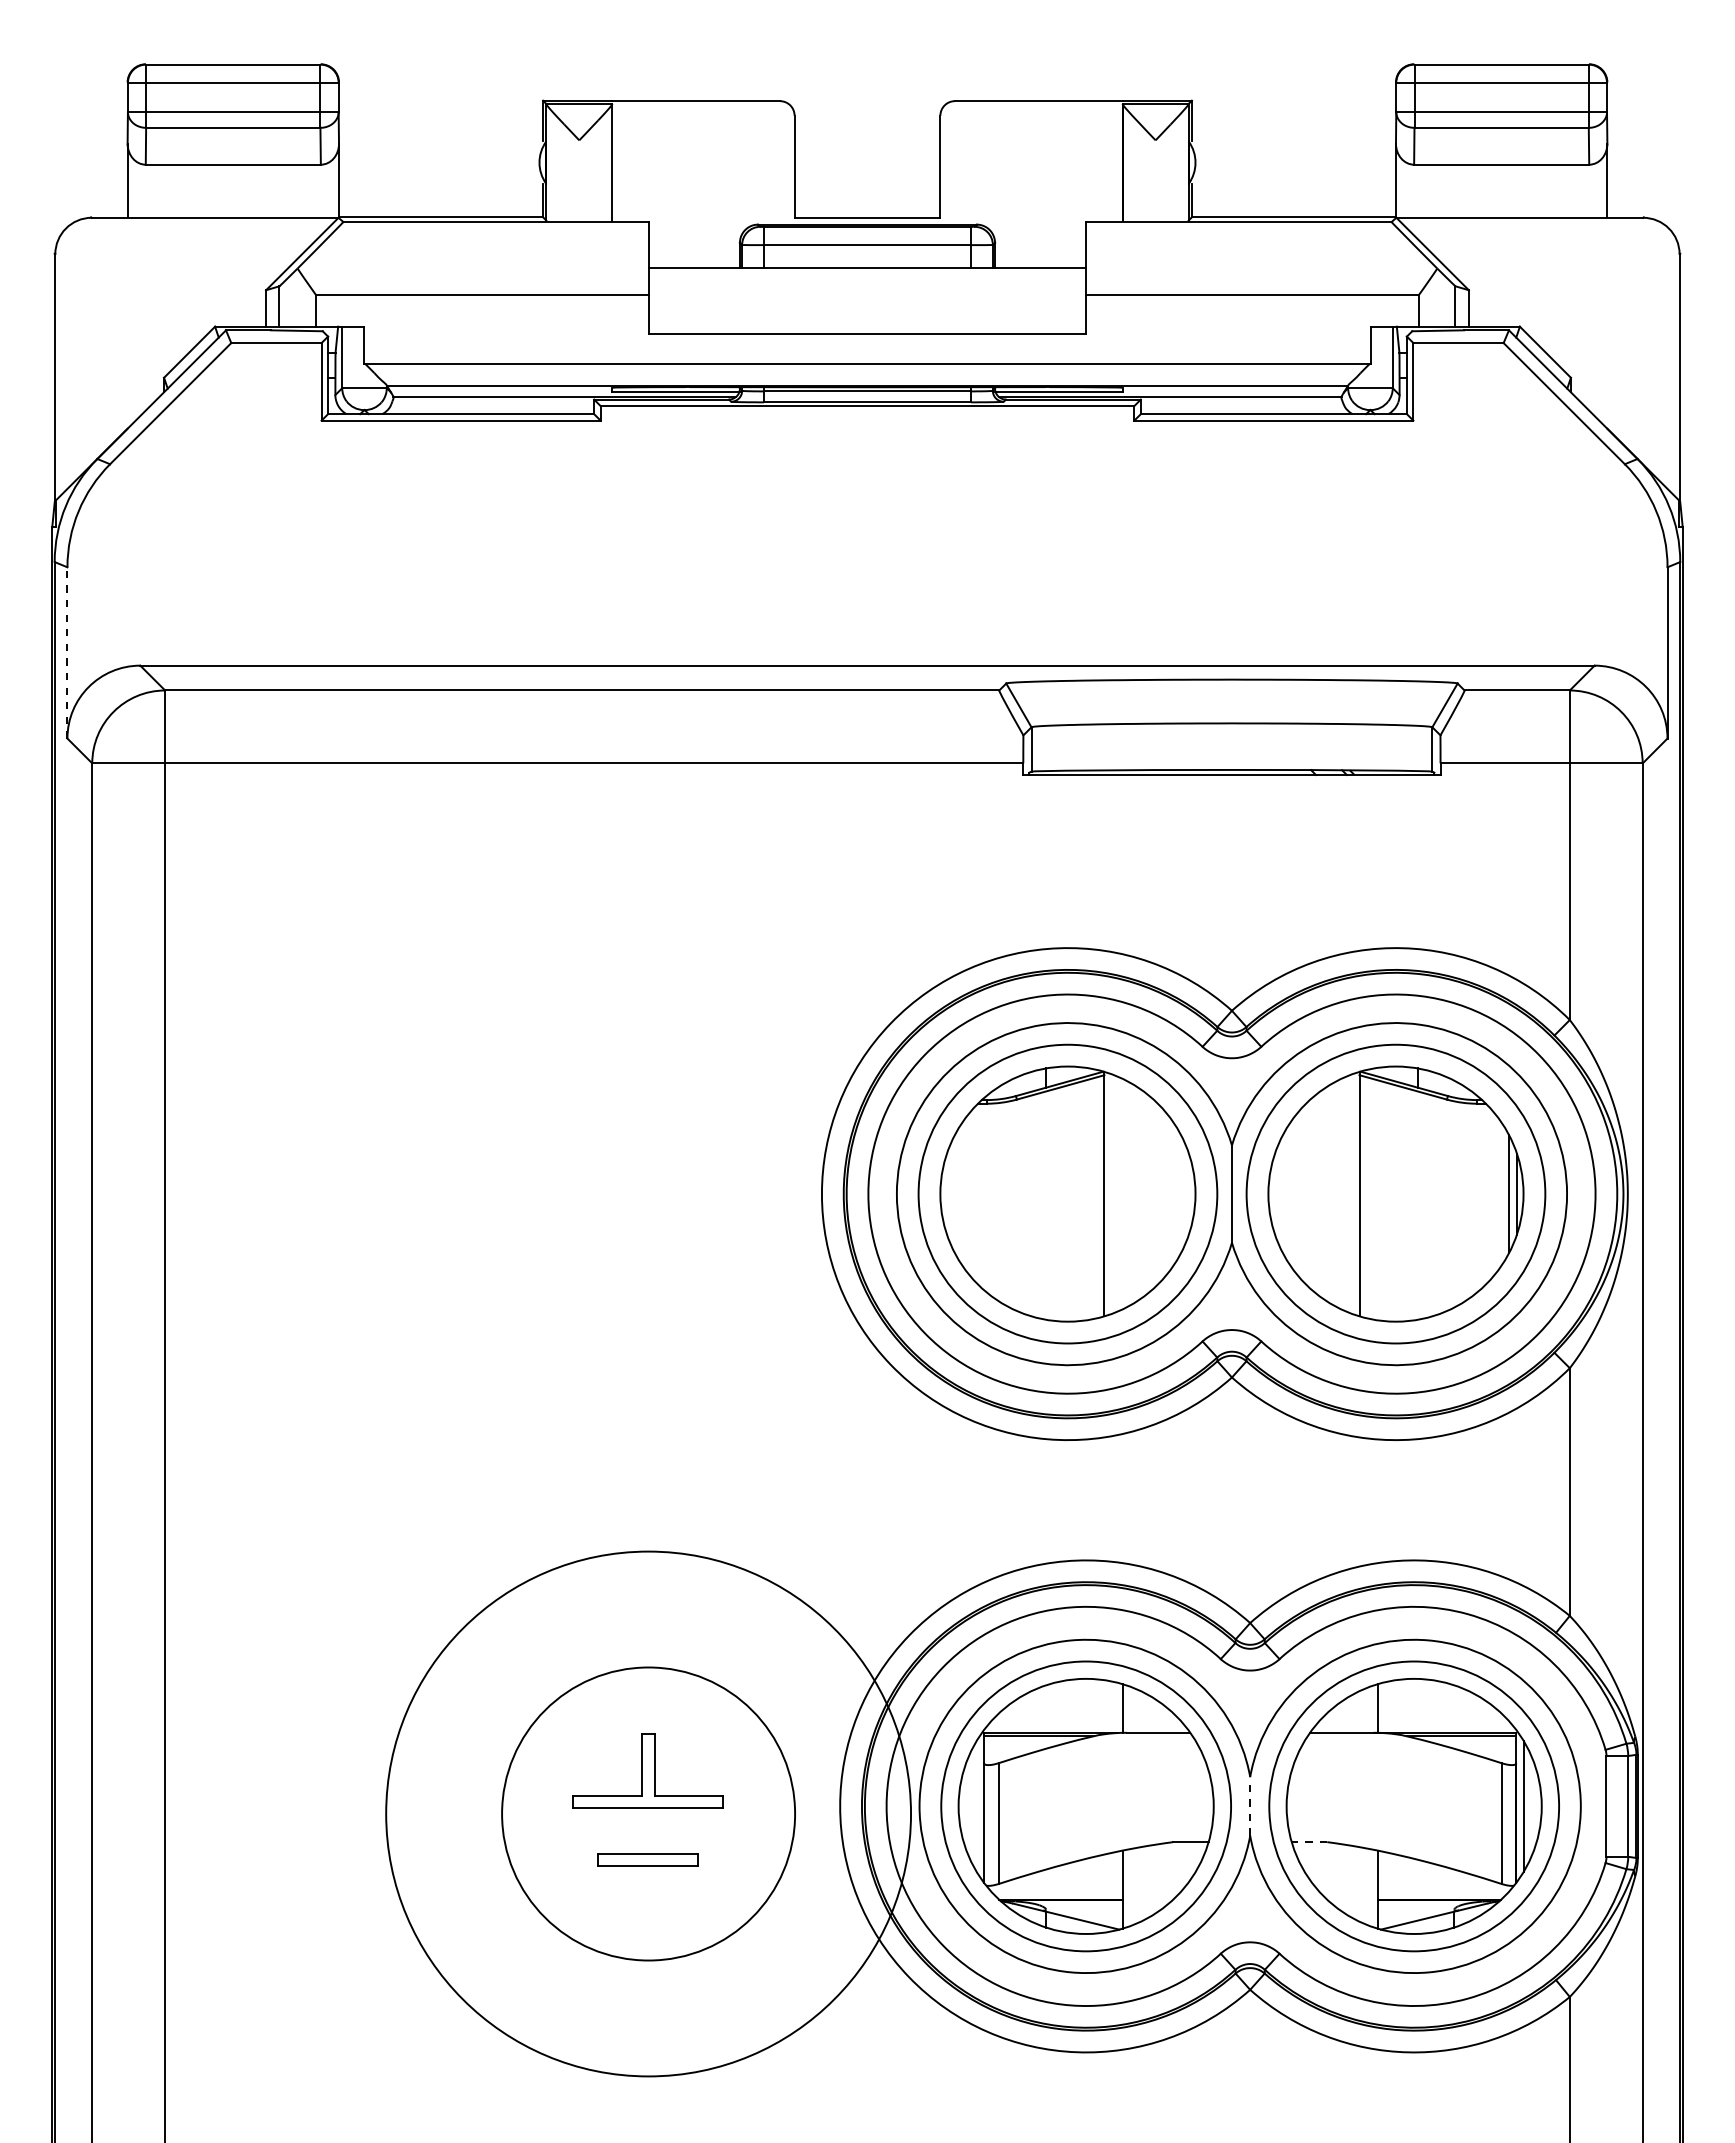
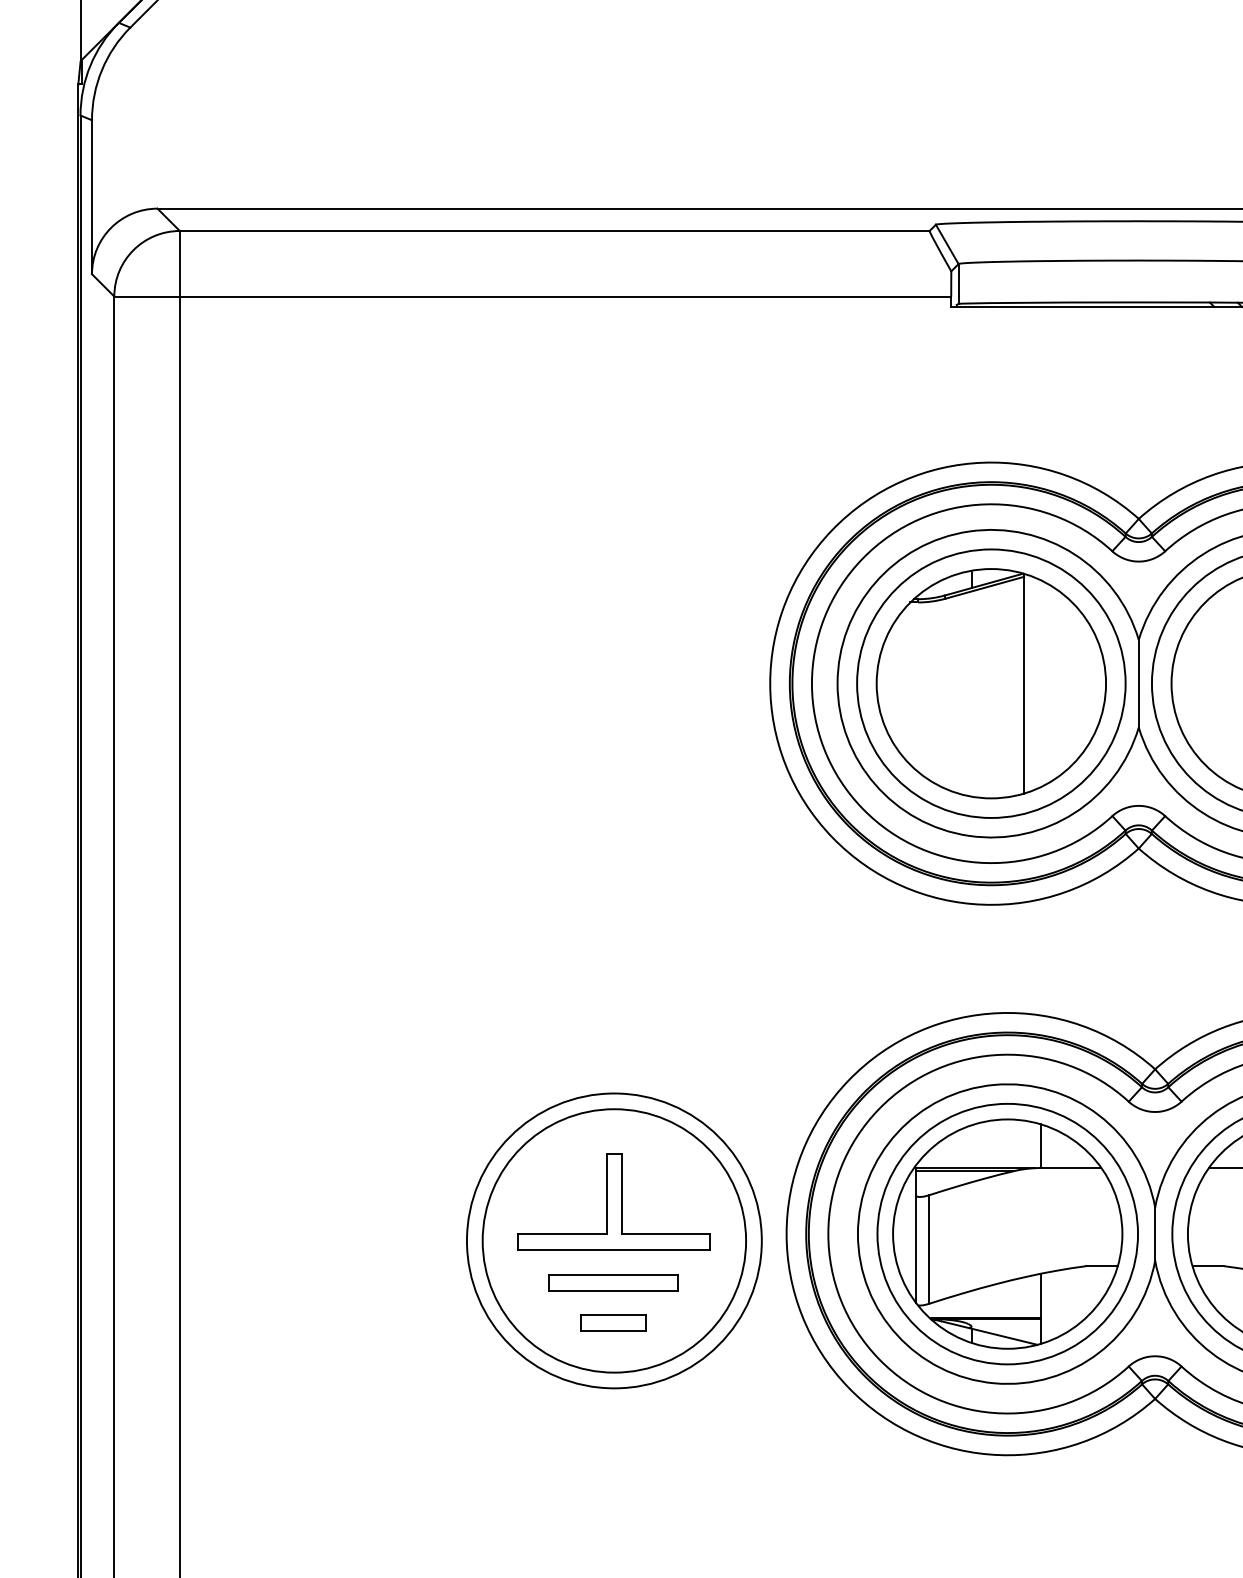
line: (67, 652) -> (92, 196), dashed -> solid
part: (647, 1770) -> (613, 1201), size x1.43
line: (1250, 1805) -> (1155, 1233), dashed -> solid
circle: (648, 1814) -> (614, 1241), size x0.62
line: (1309, 1842) -> (1208, 1266), dashed -> solid
part: (647, 1859) -> (613, 1281), size x1.43
part: (647, 1905) -> (613, 1323), added

